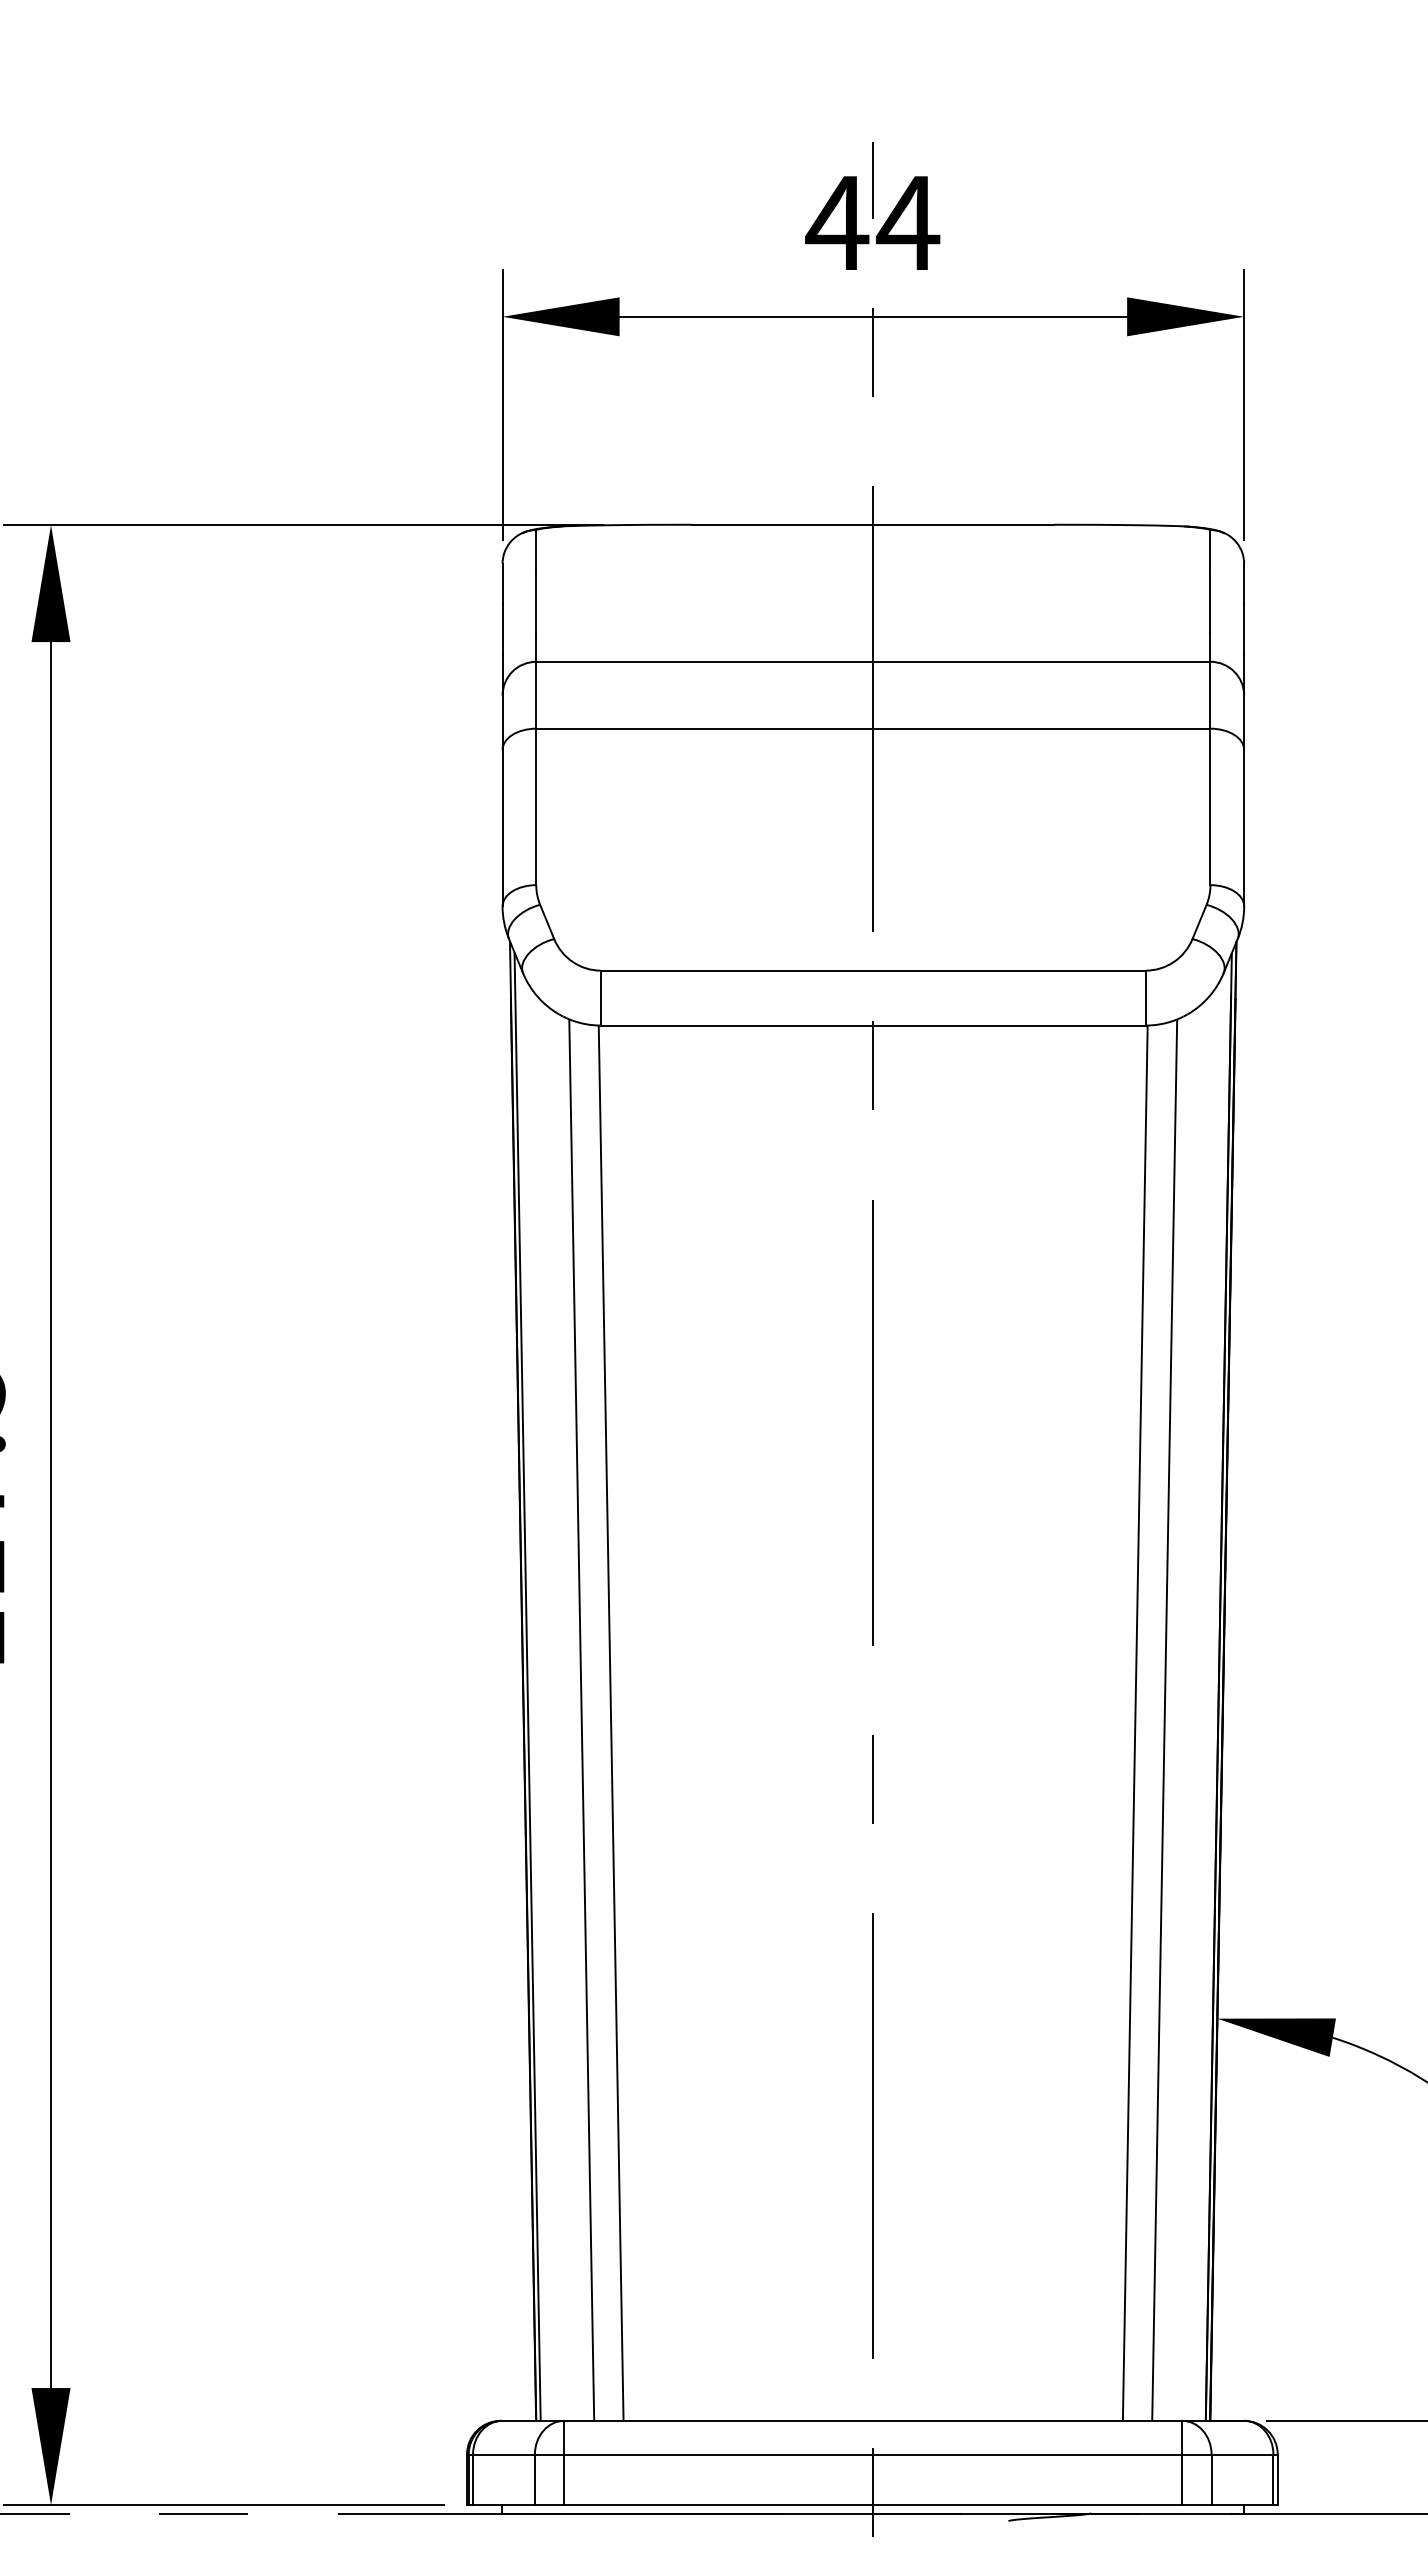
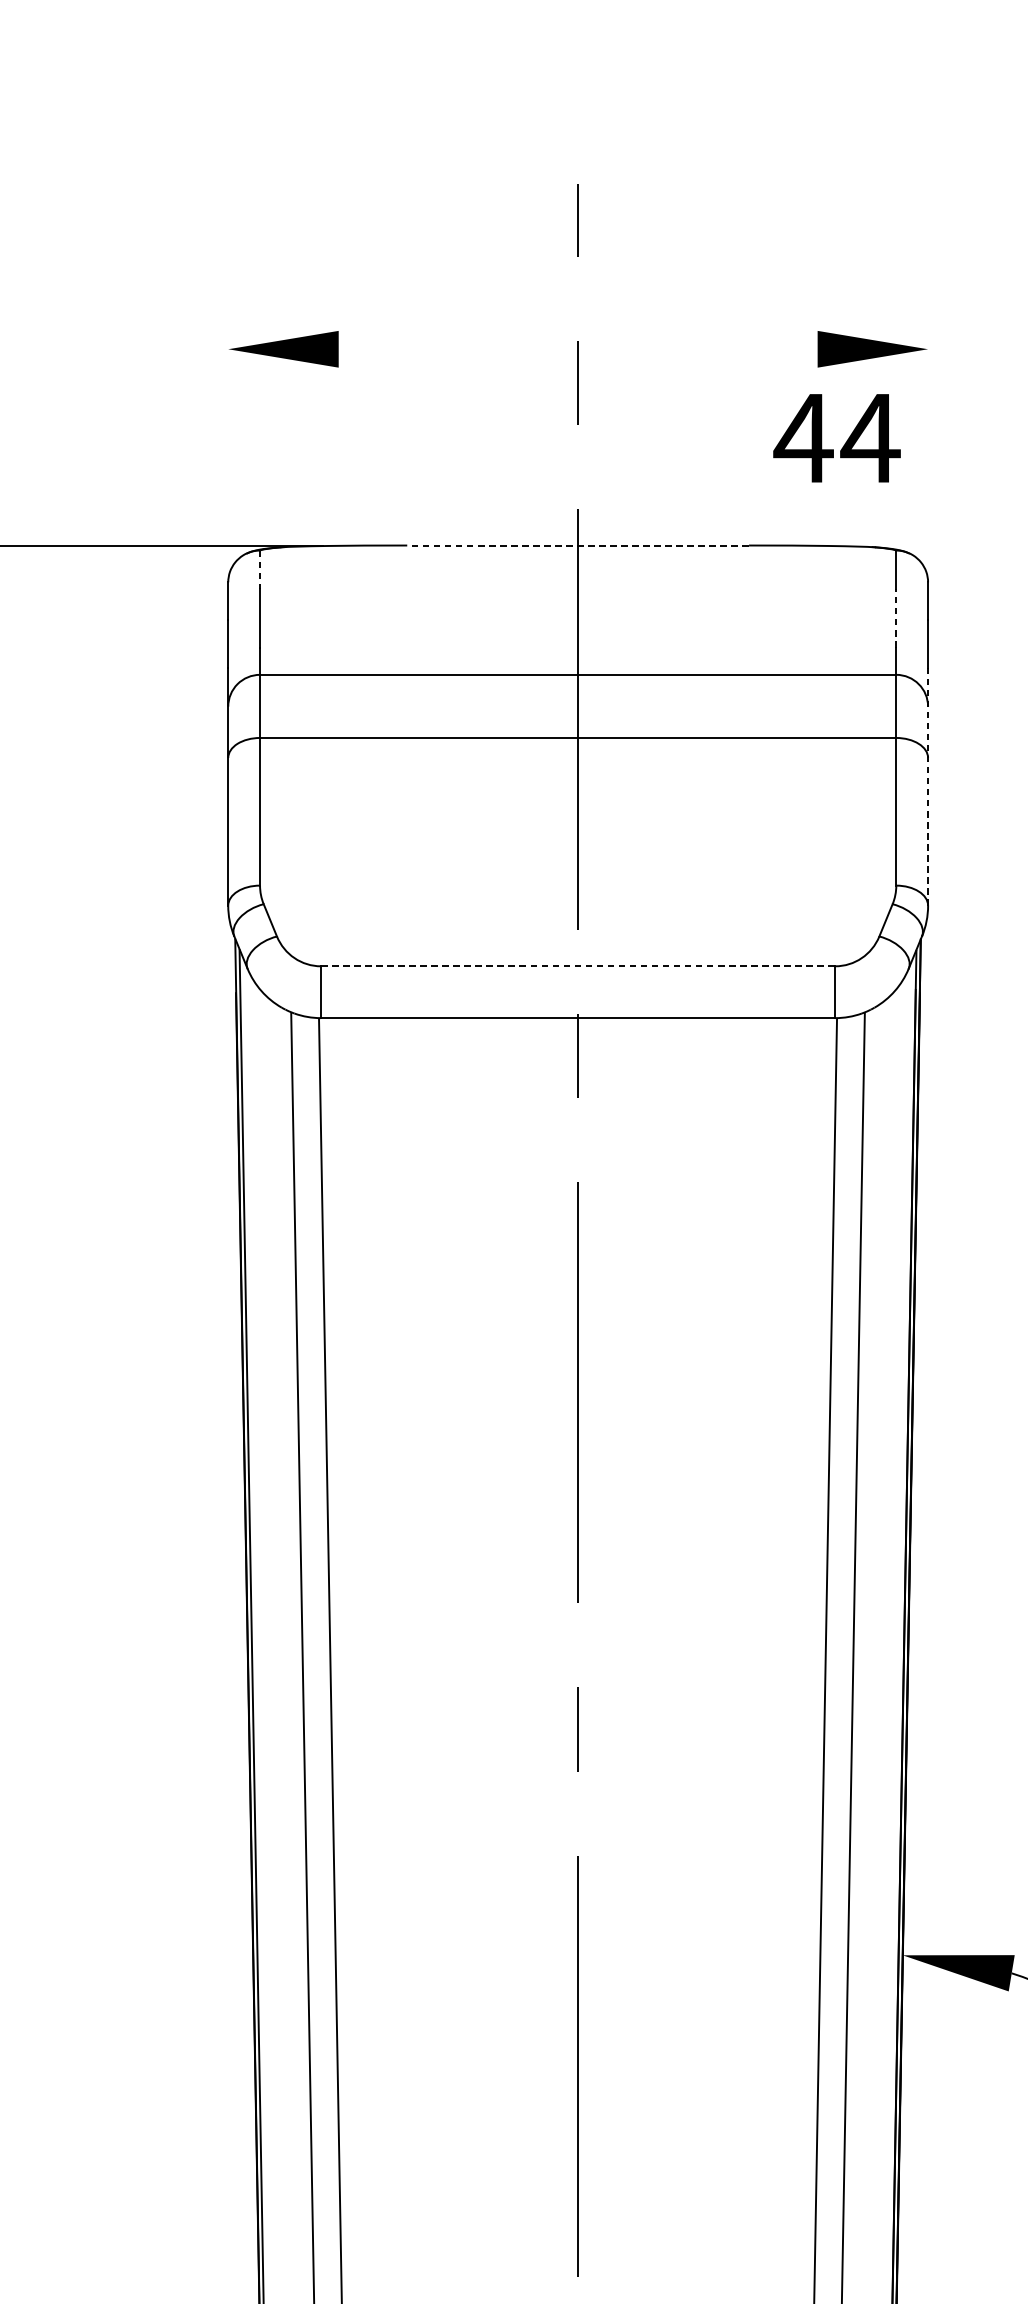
text: (872, 222) -> (836, 437), moved
line: (873, 316) -> (578, 348), removed
line: (502, 404) -> (228, 432), removed
line: (1244, 404) -> (928, 432), removed
line: (872, 524) -> (577, 545), solid -> dashed
line: (536, 550) -> (260, 569), solid -> dashed
line: (1210, 601) -> (896, 617), solid -> dashed
line: (1244, 780) -> (928, 786), solid -> dashed
line: (873, 970) -> (578, 966), solid -> dashed

